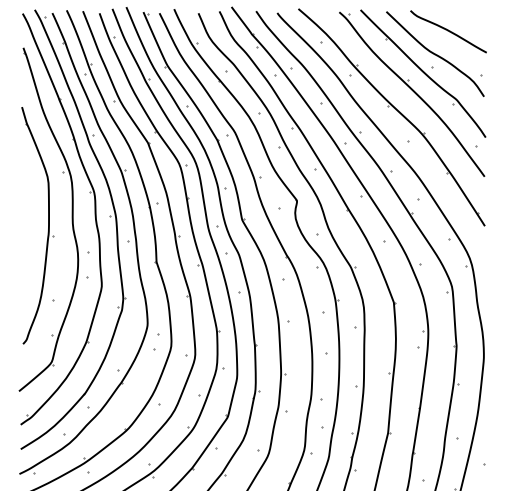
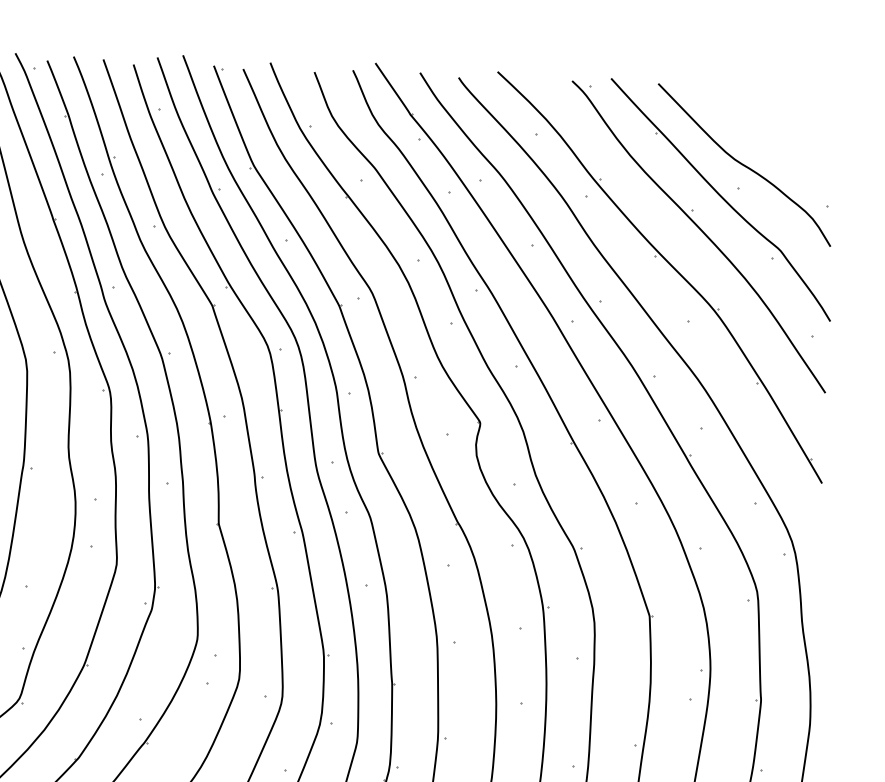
curve: (448, 31) -> (770, 124), removed

